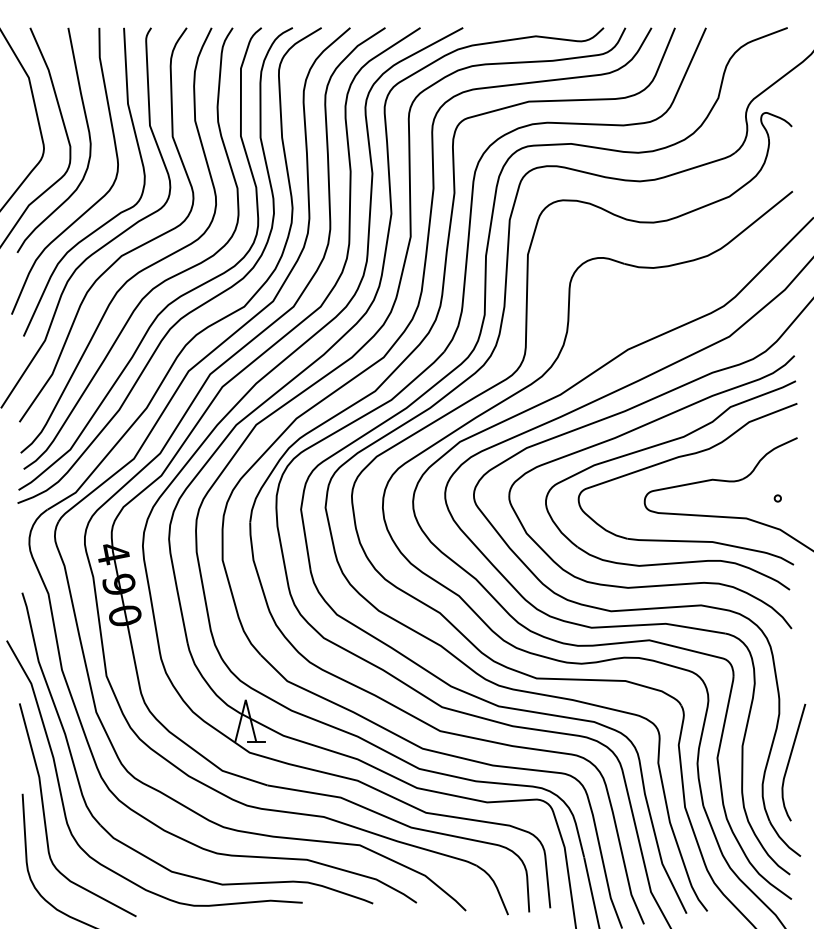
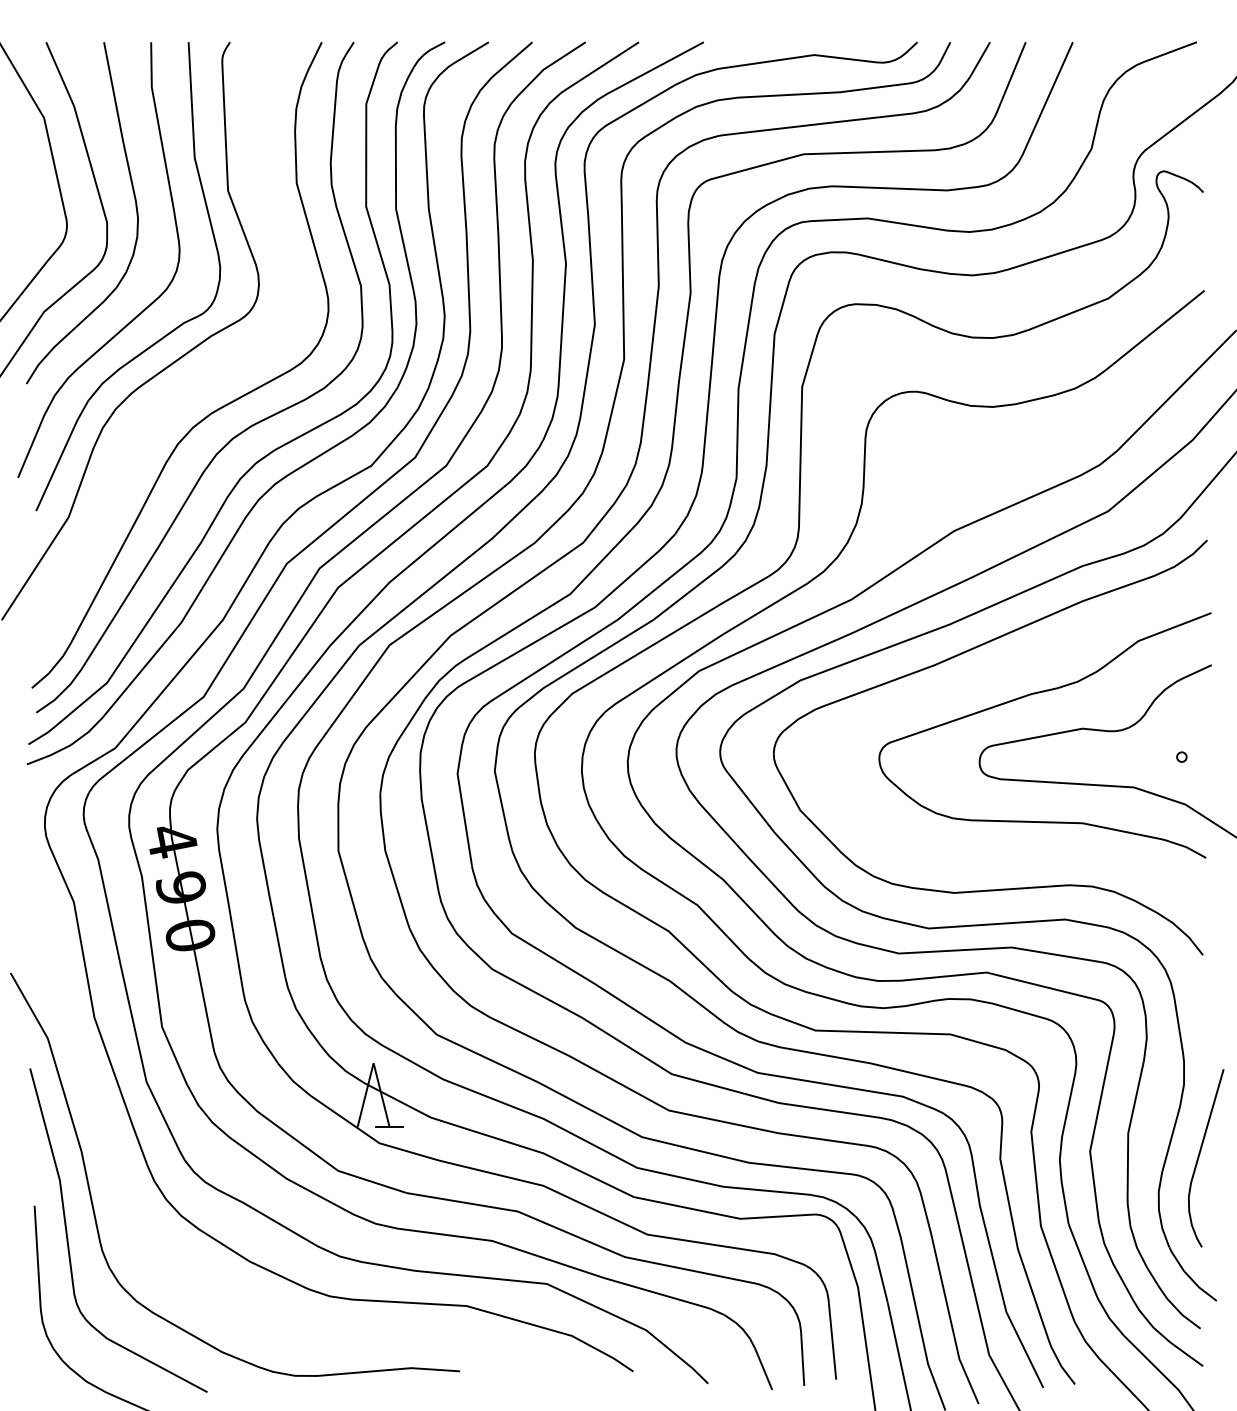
curve: (122, 254) -> (186, 386), removed
part: (657, 446) -> (999, 678), removed
part: (137, 850) -> (209, 1291), removed

